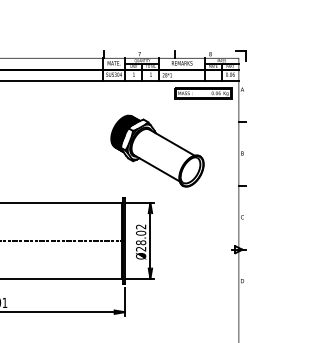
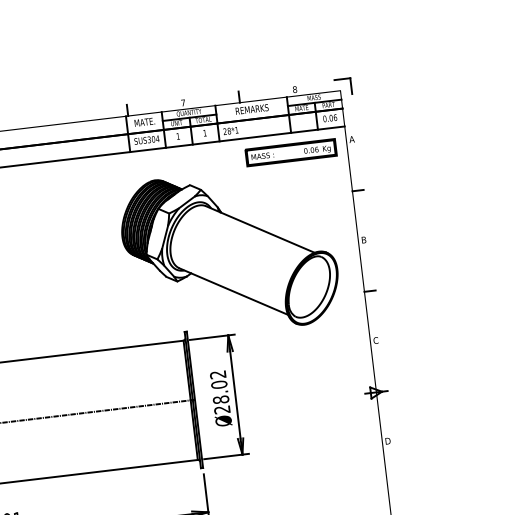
part: (157, 150) -> (229, 251), size x1.43

